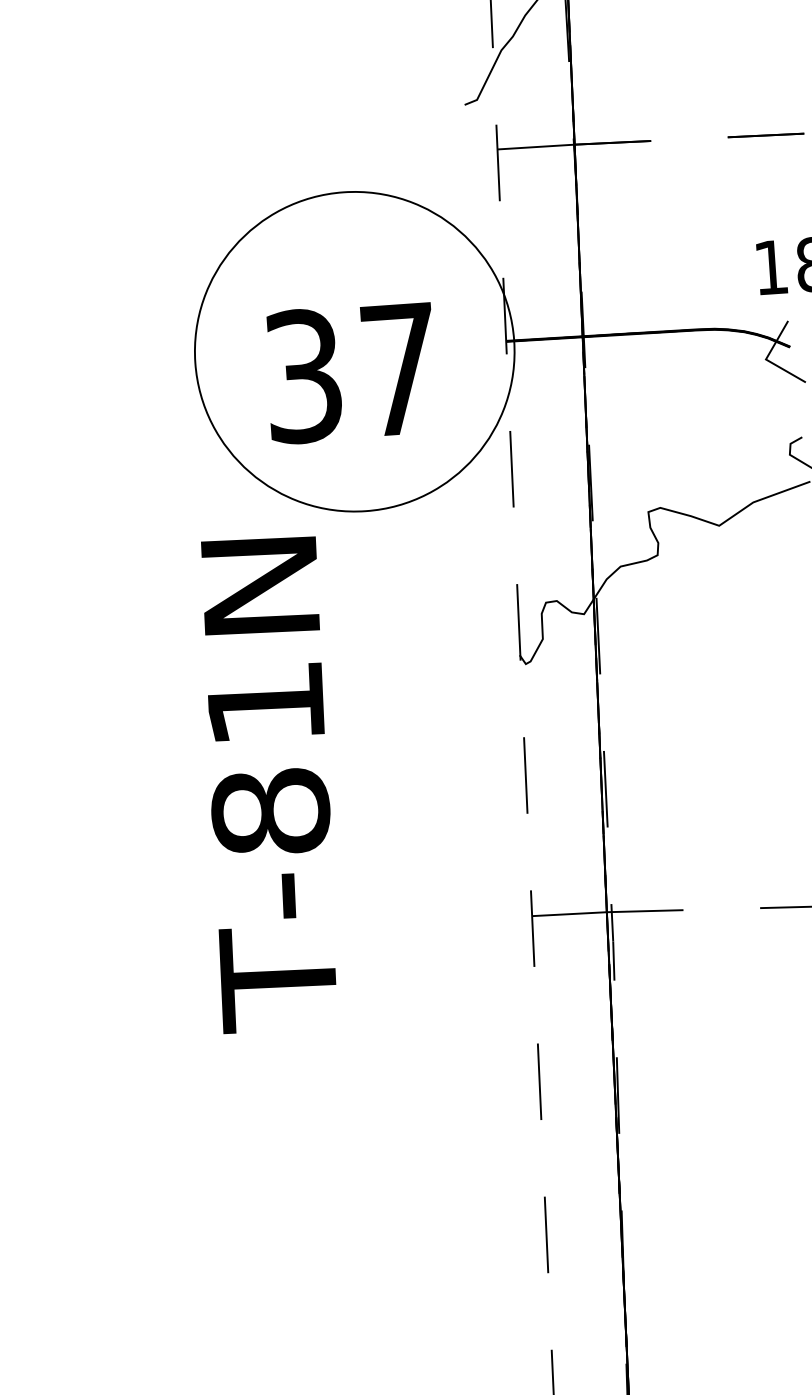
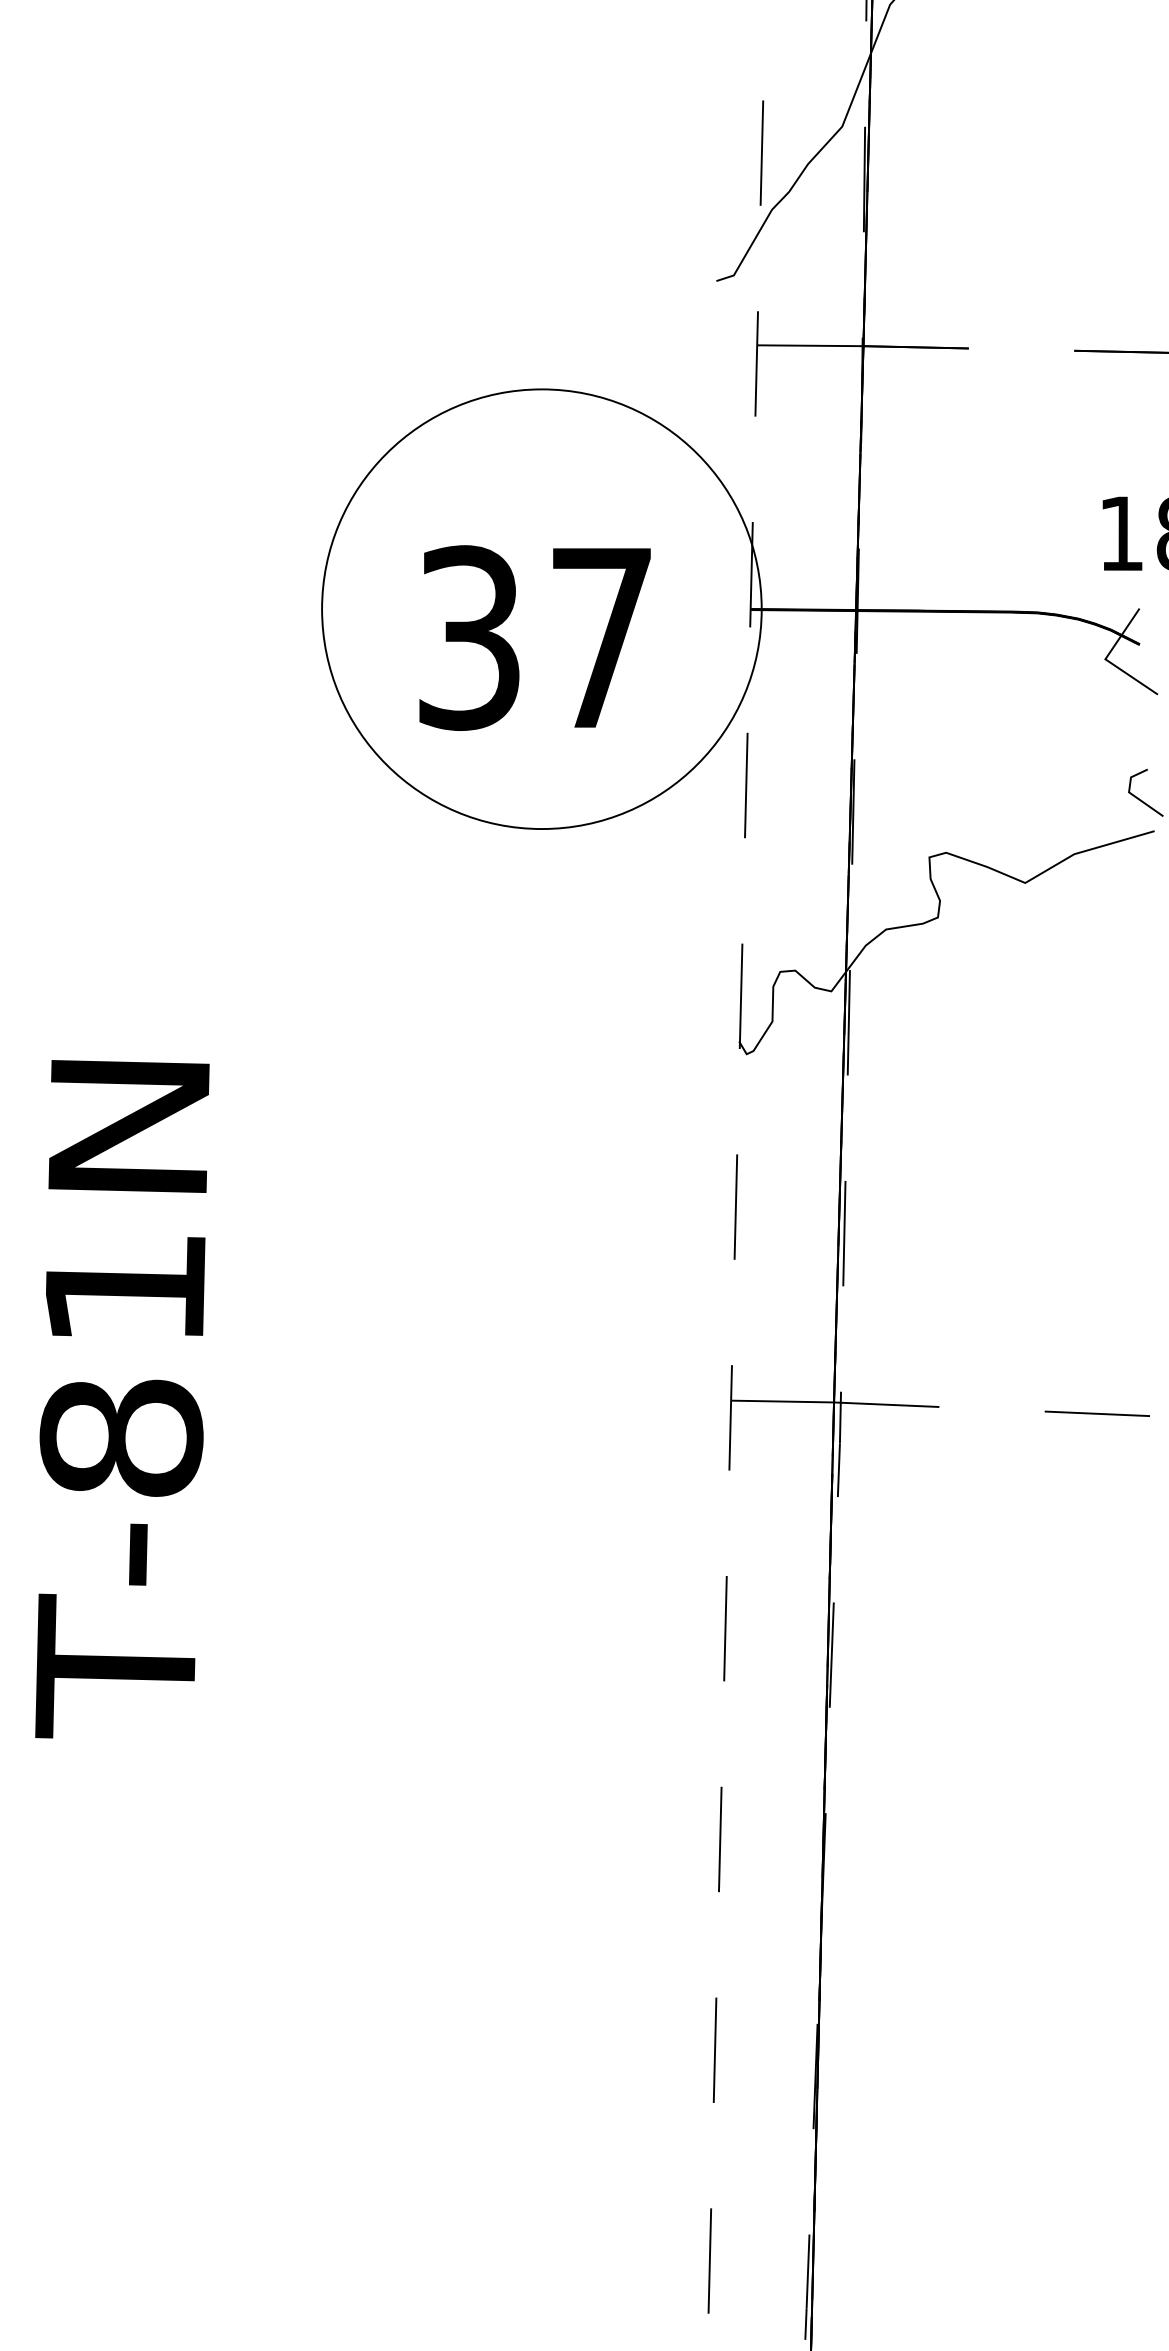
text: (269, 784) -> (122, 1399), moved

